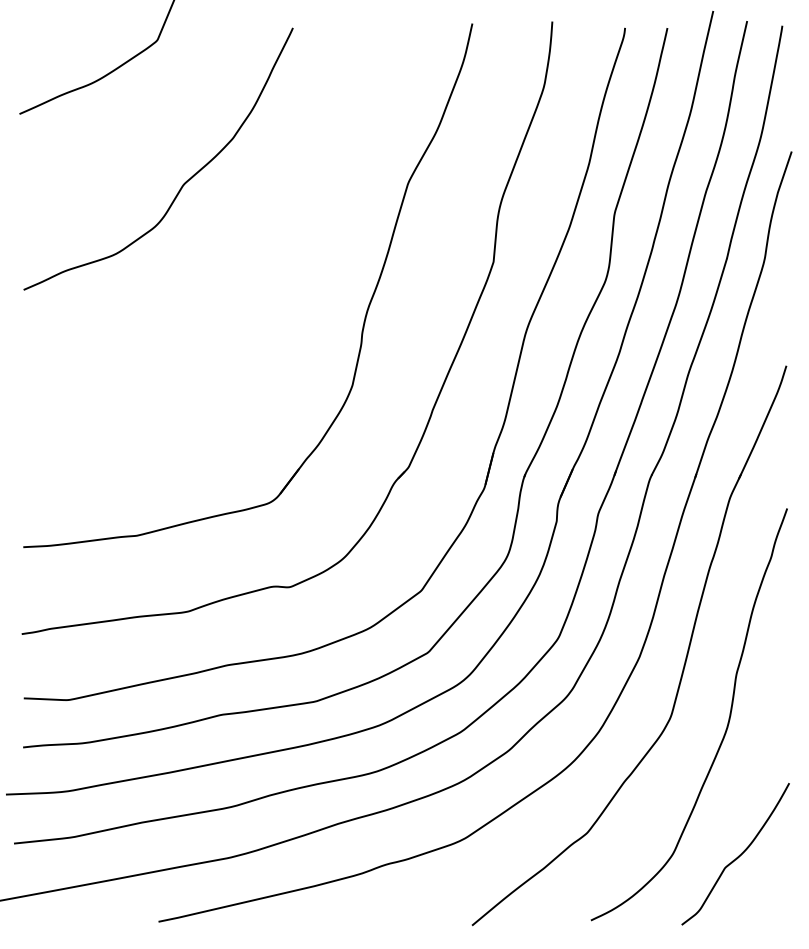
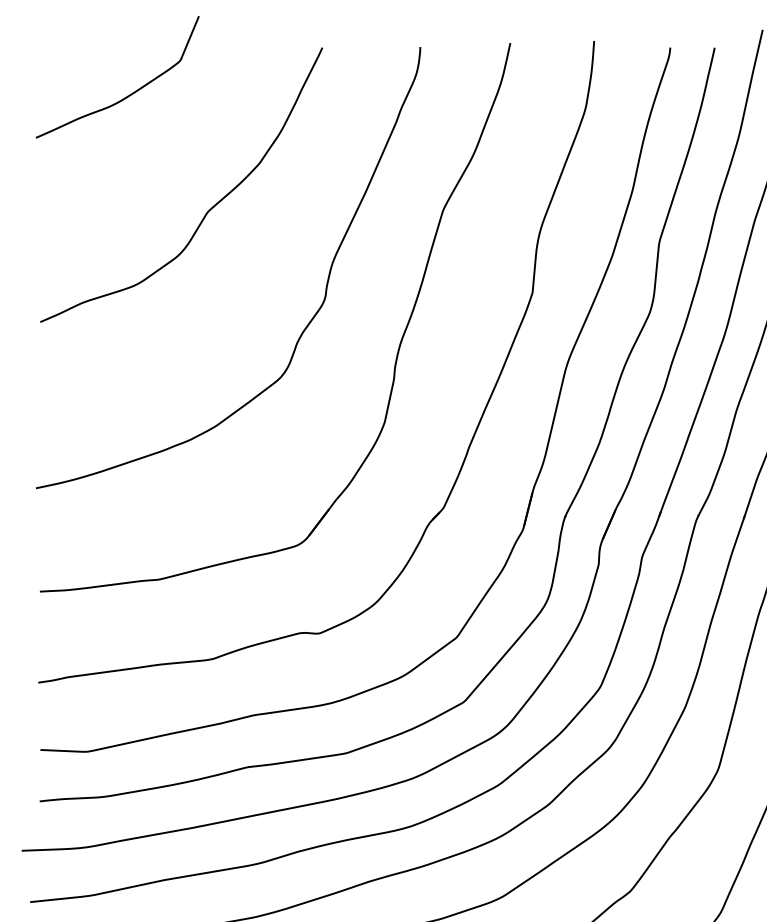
curve: (279, 290) -> (308, 322), added

